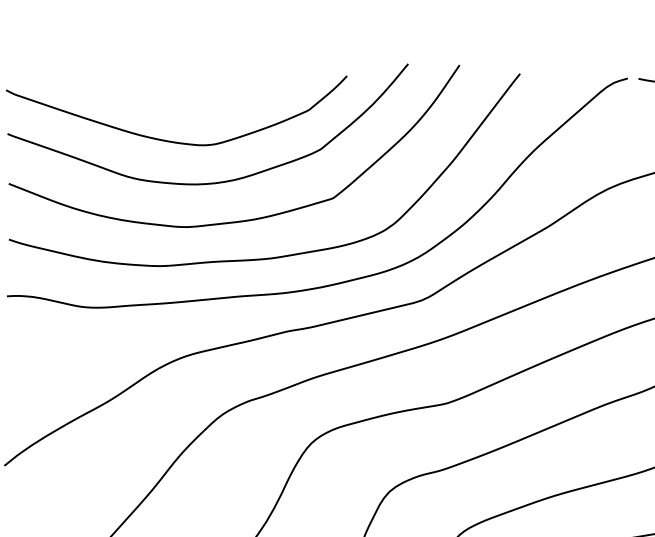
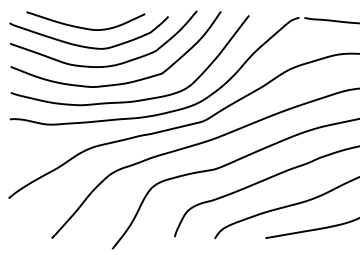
curve: (169, 99) -> (85, 27), added

